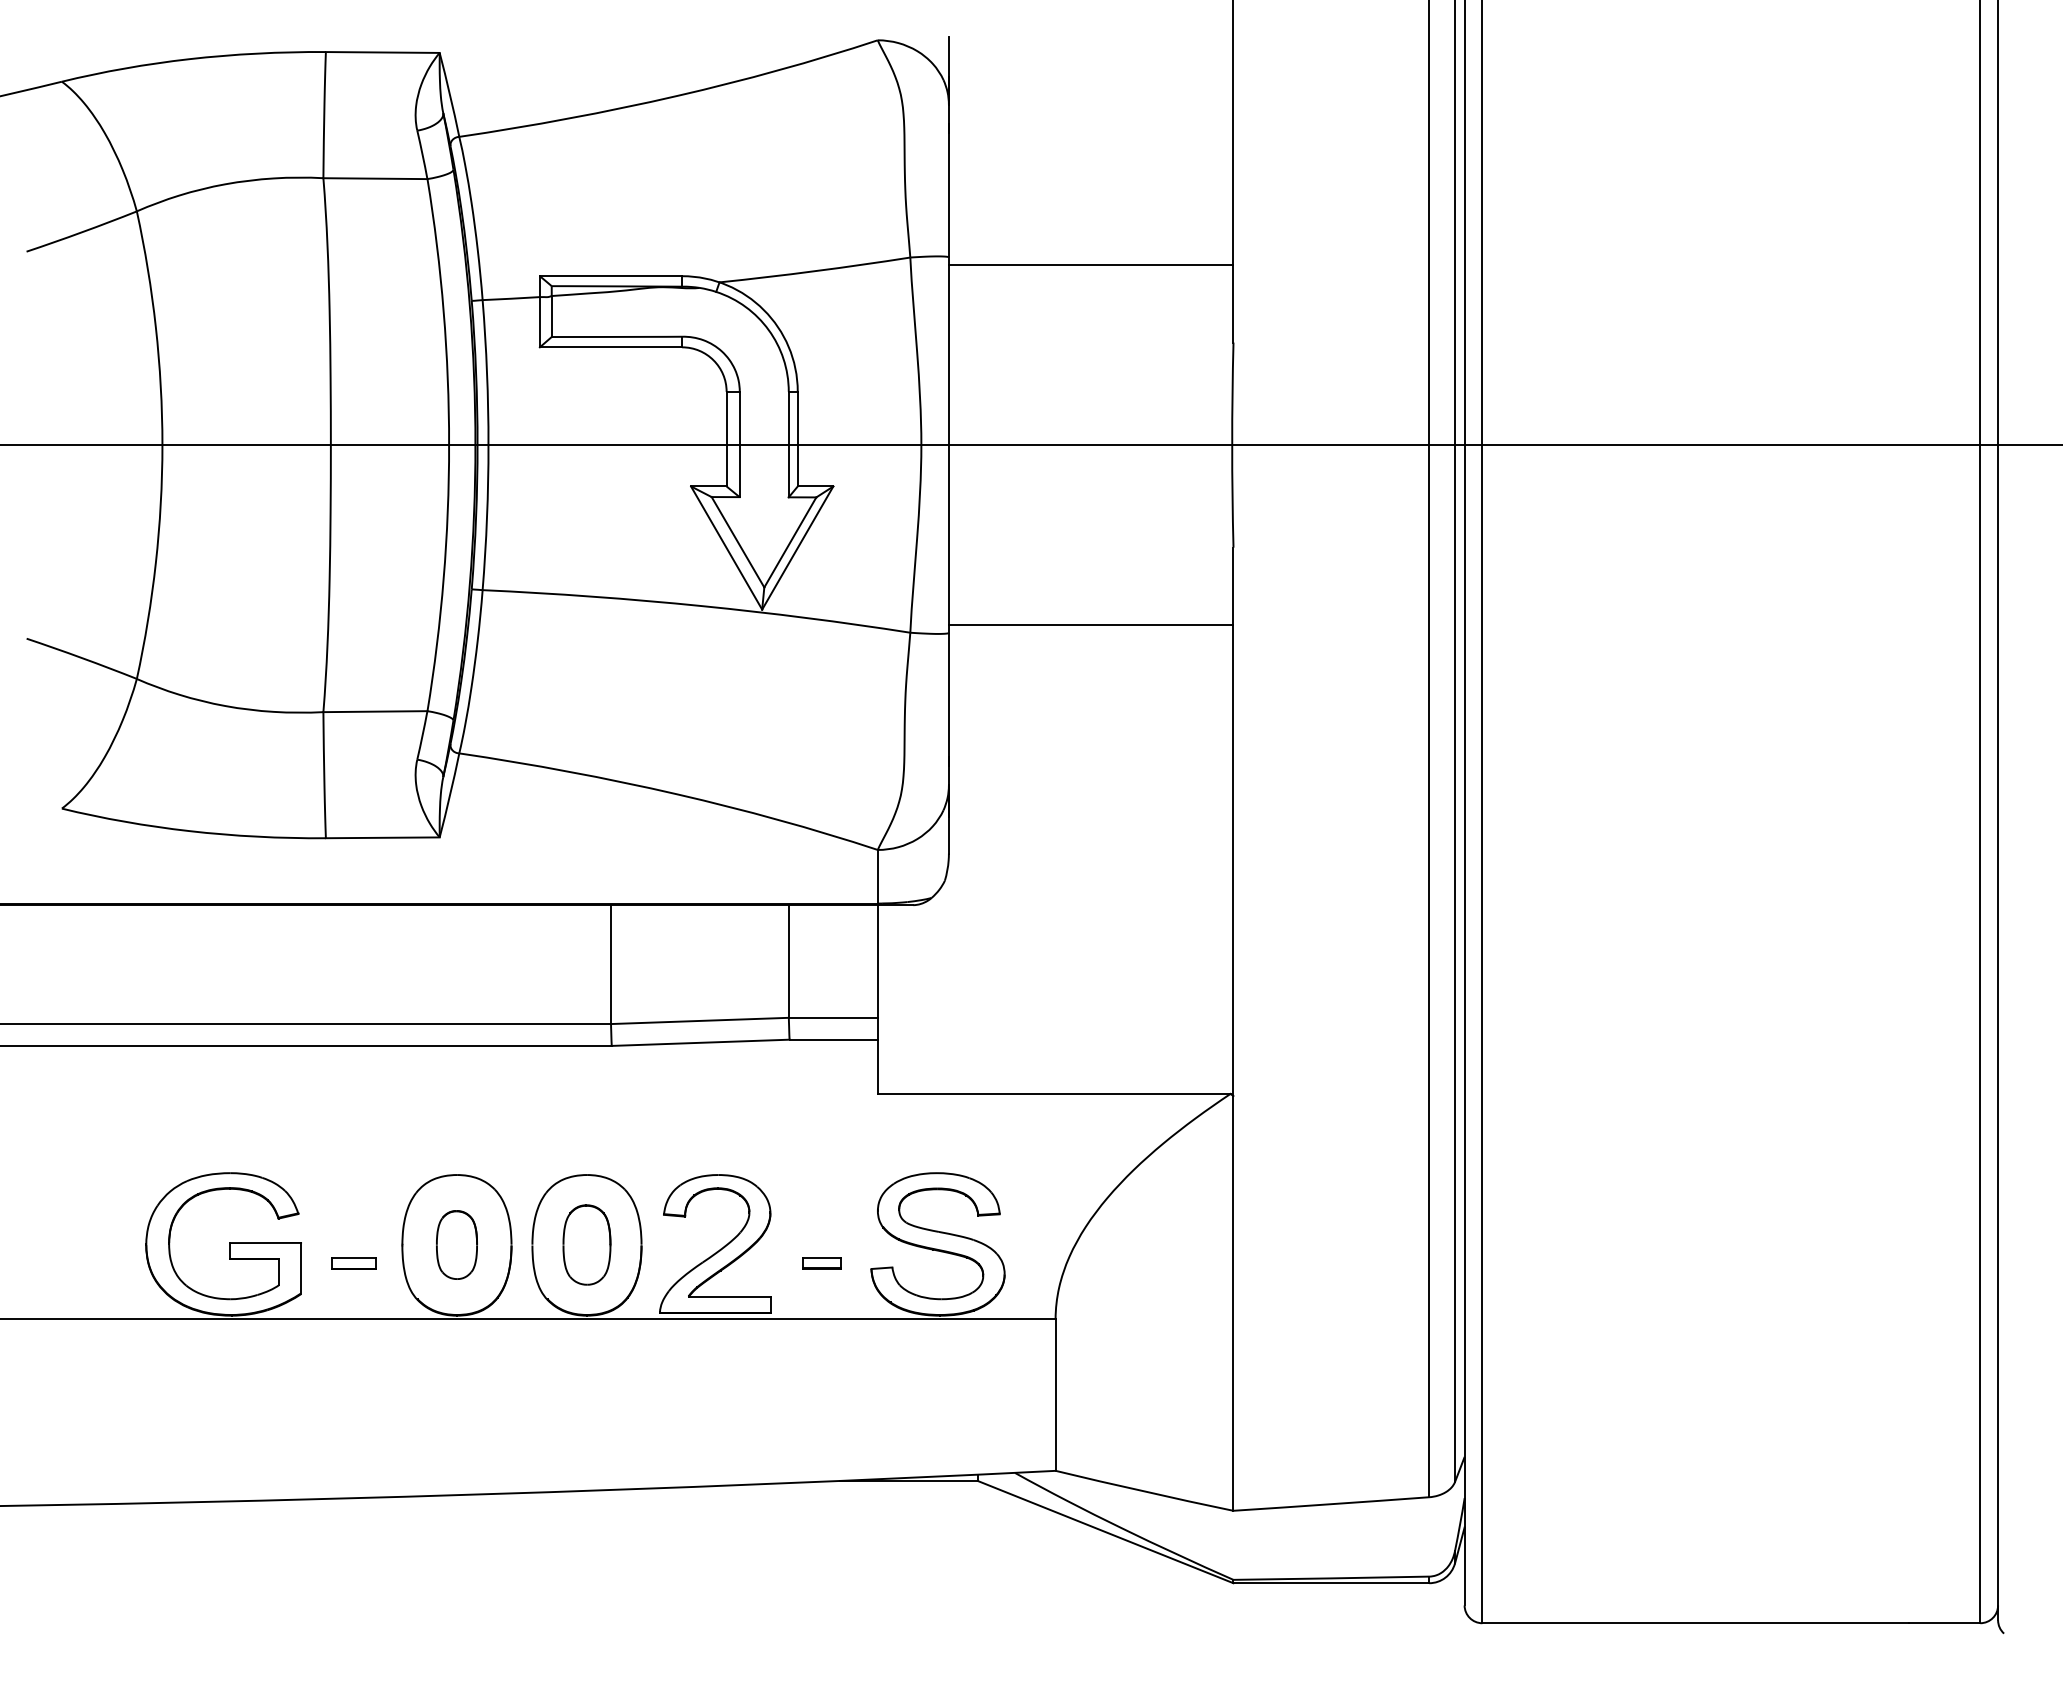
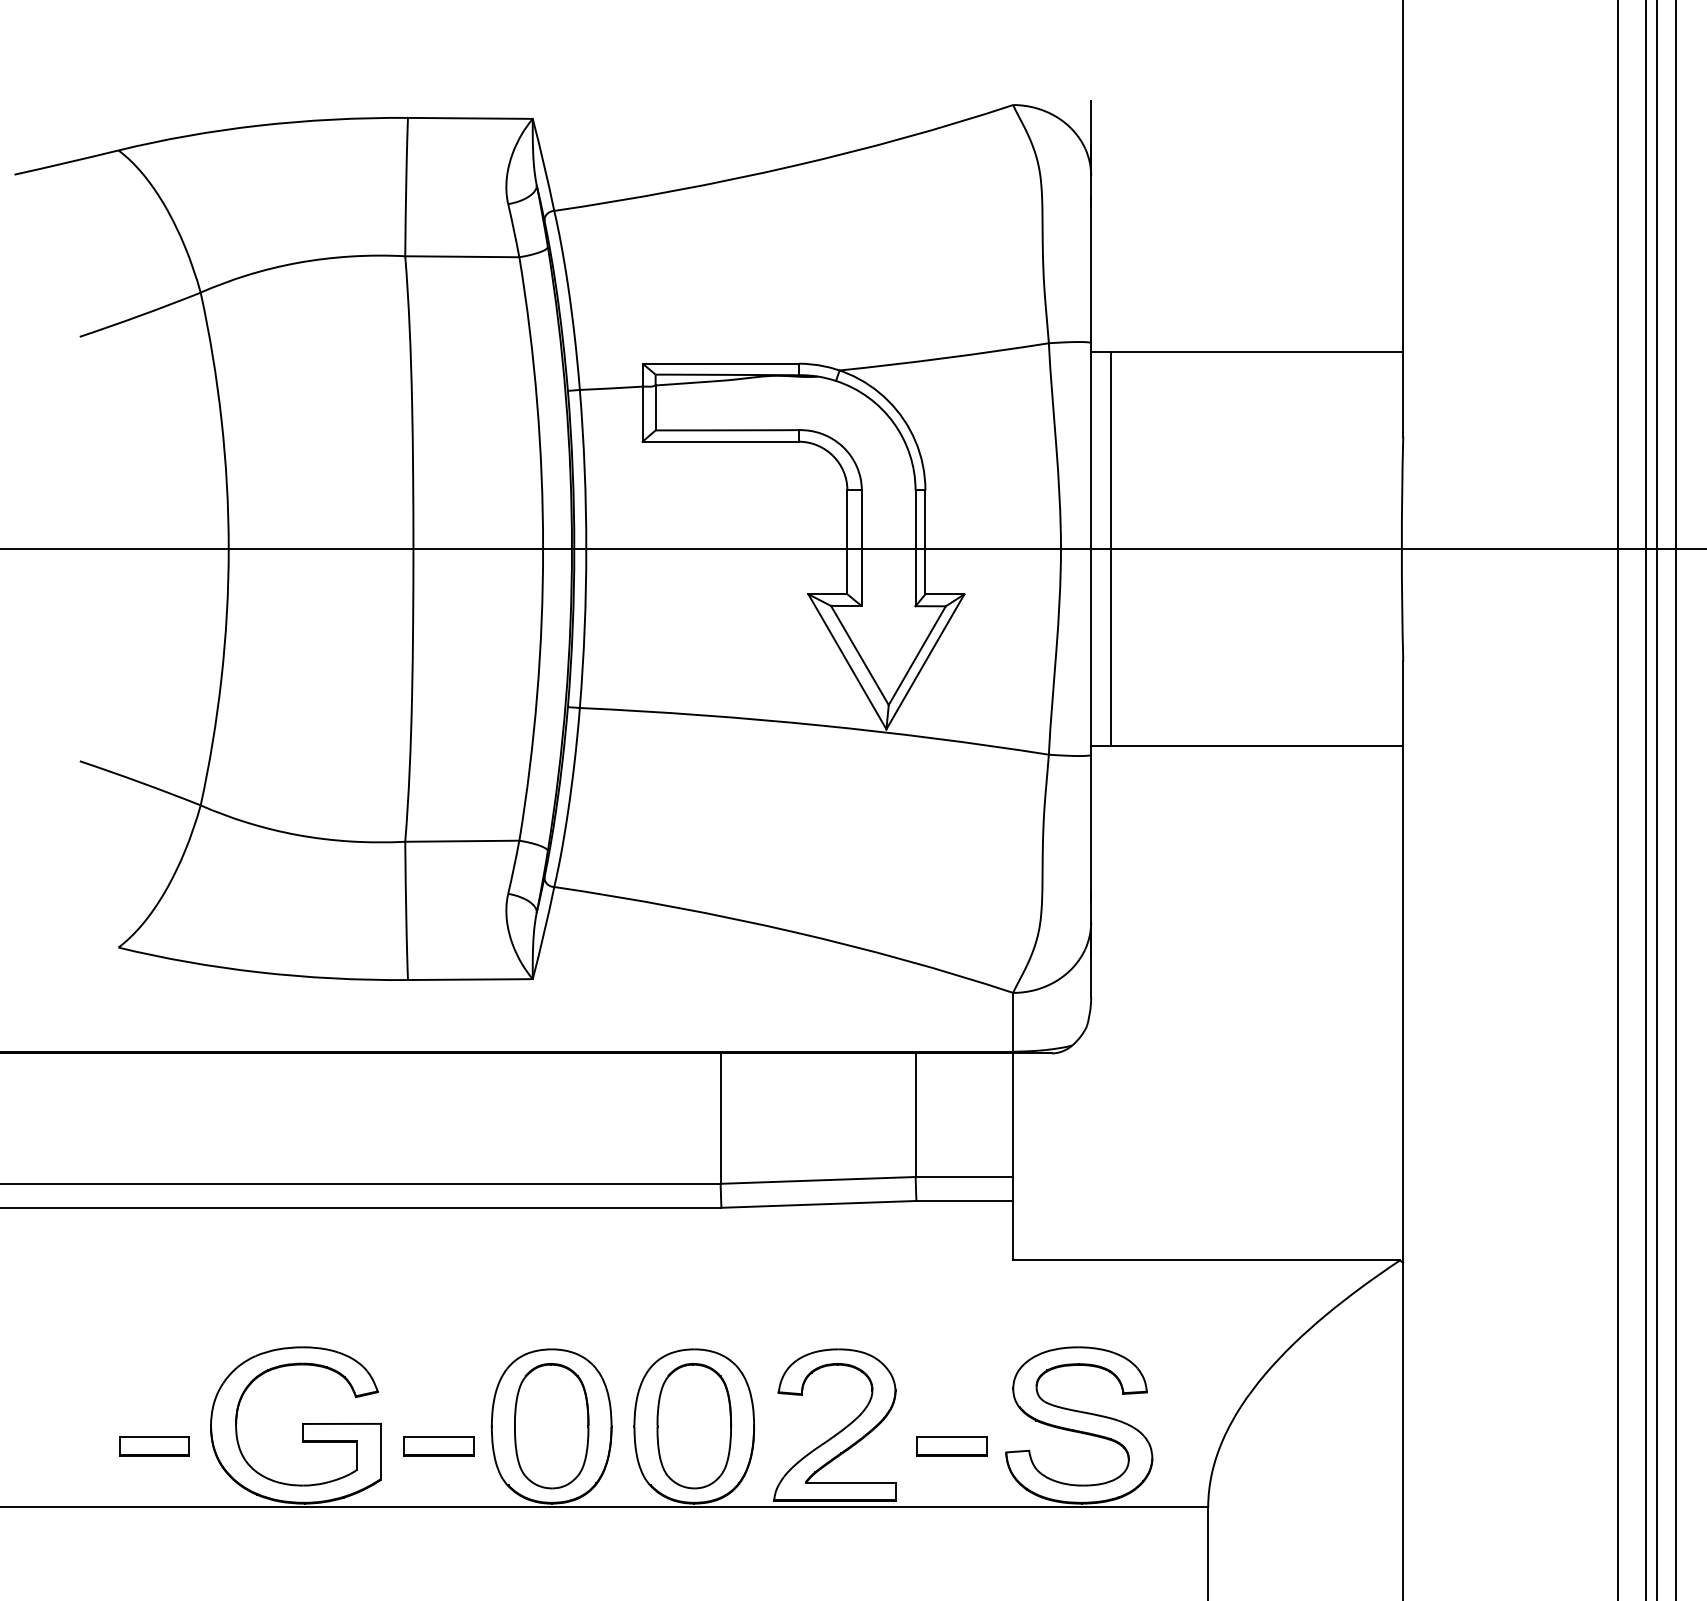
line: (966, 444) -> (1110, 548), added
part: (456, 1244) -> (551, 1425), size x1.67
part: (586, 1244) -> (693, 1425), size x1.43
part: (94, 1263) -> (154, 1446), added
part: (354, 1263) -> (439, 1446), size x1.43
part: (821, 1263) -> (951, 1446), size x1.67

